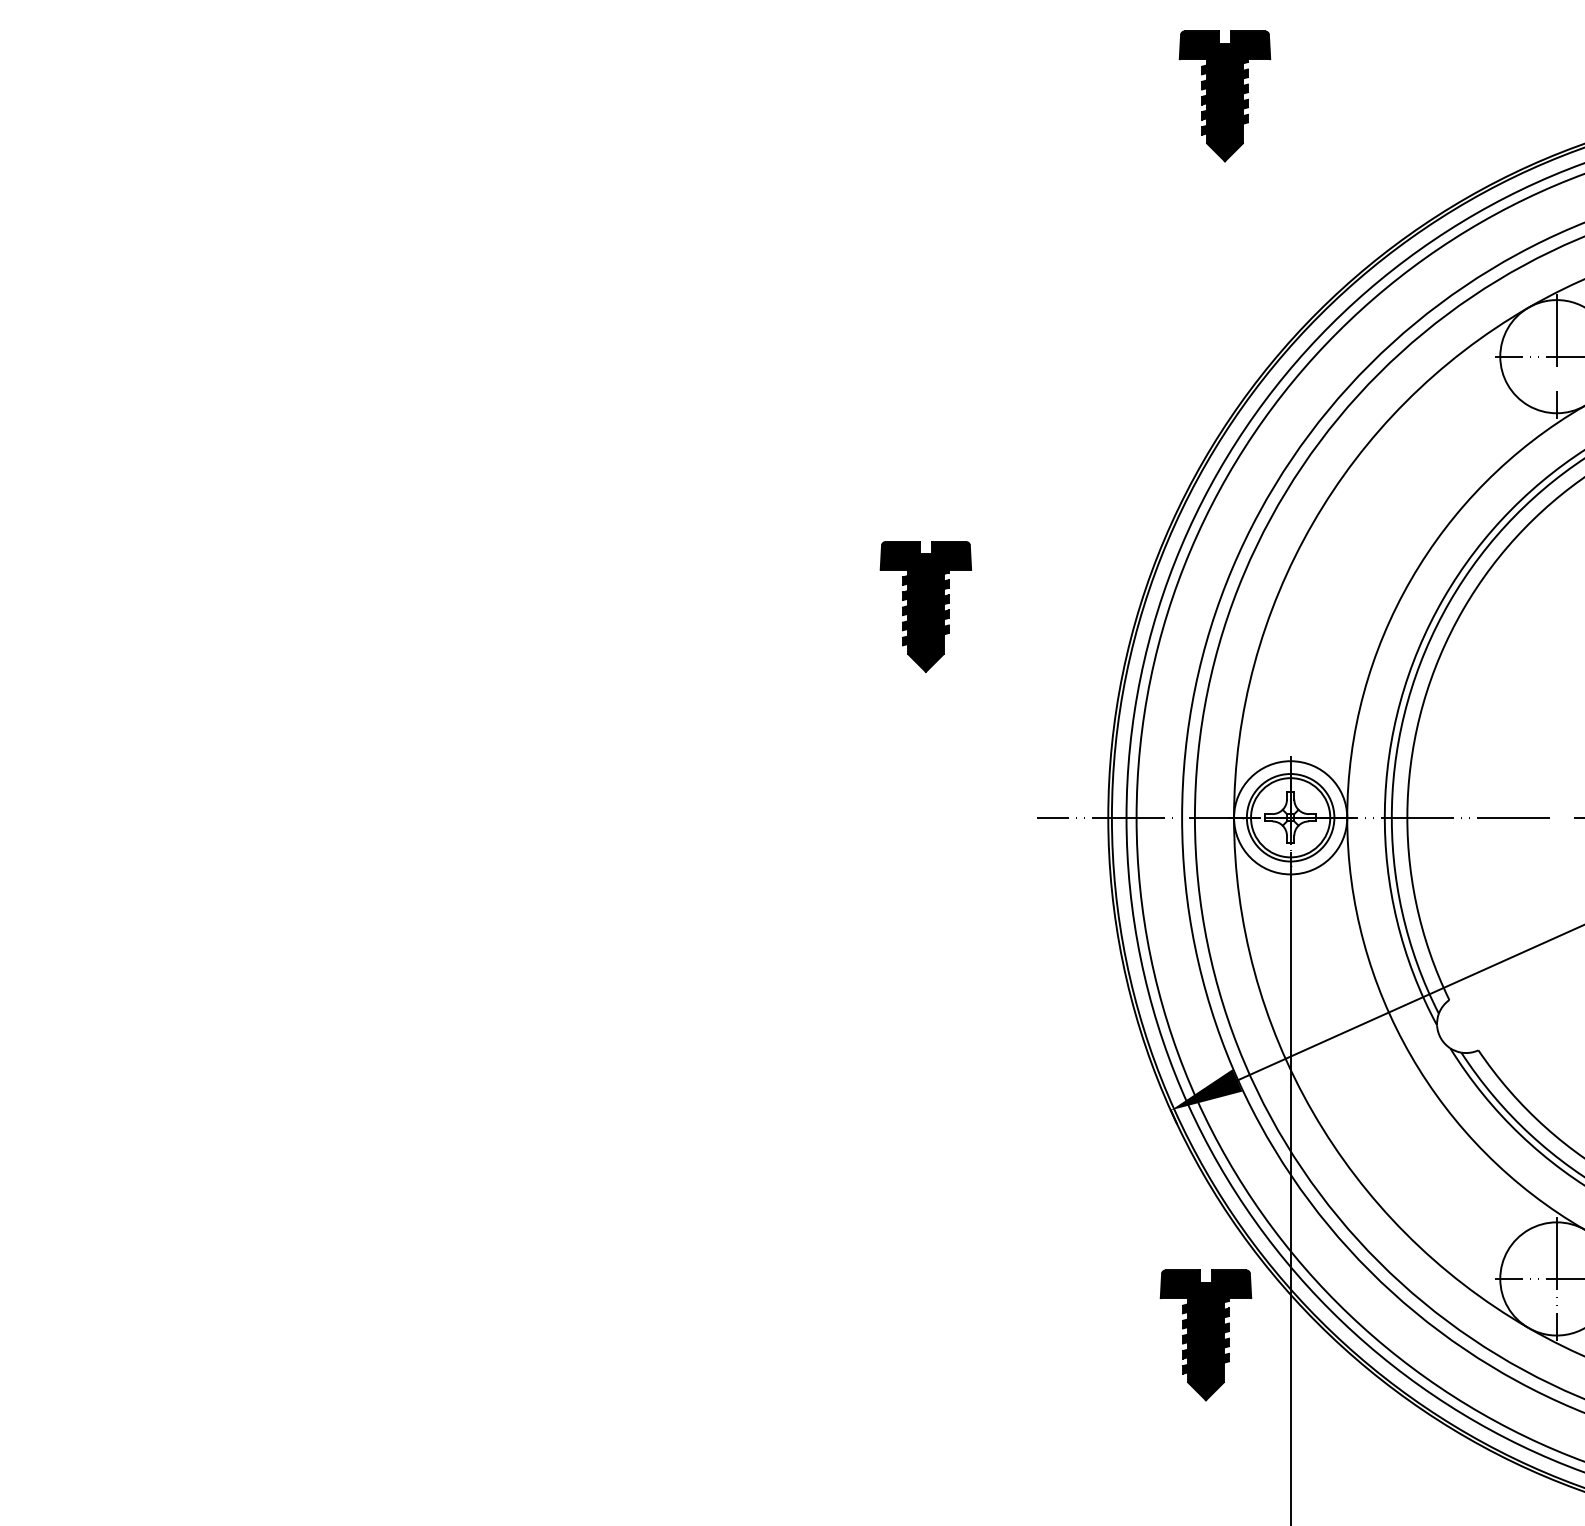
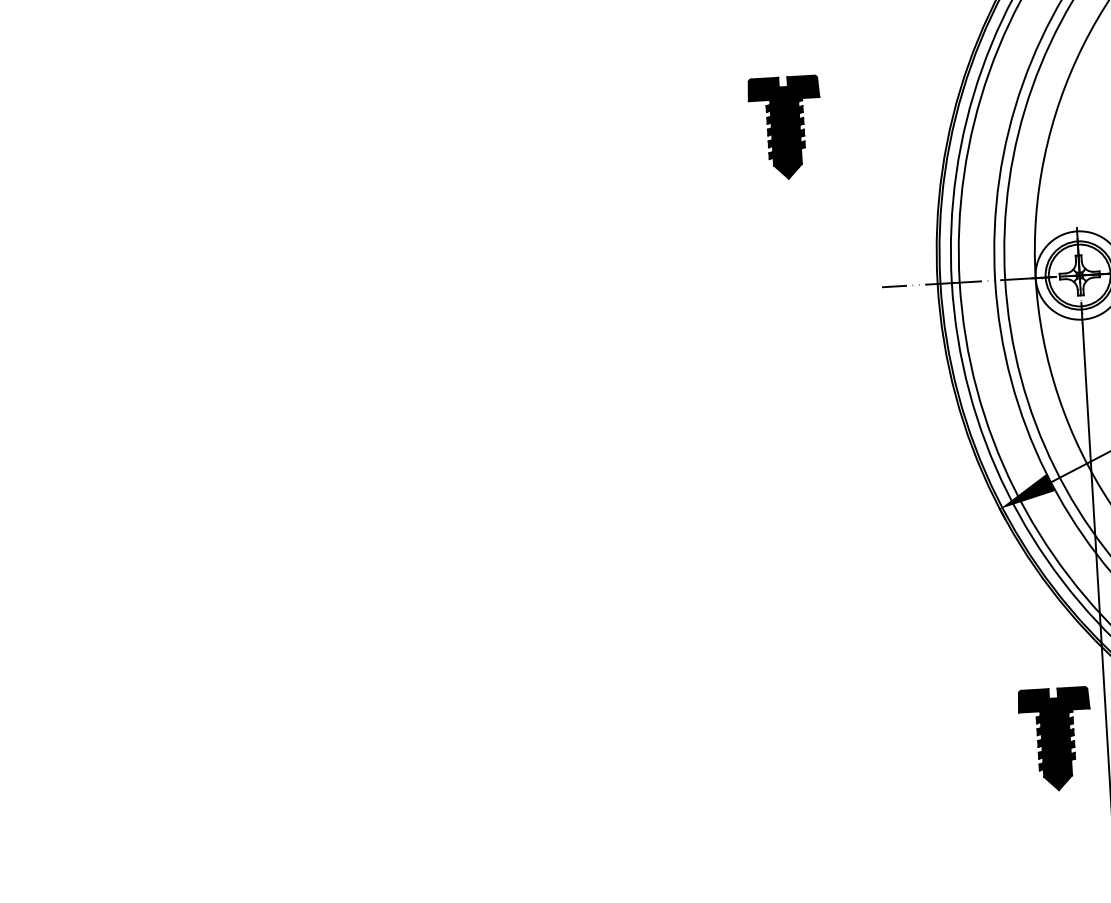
part: (1205, 1335) -> (1055, 739), moved

